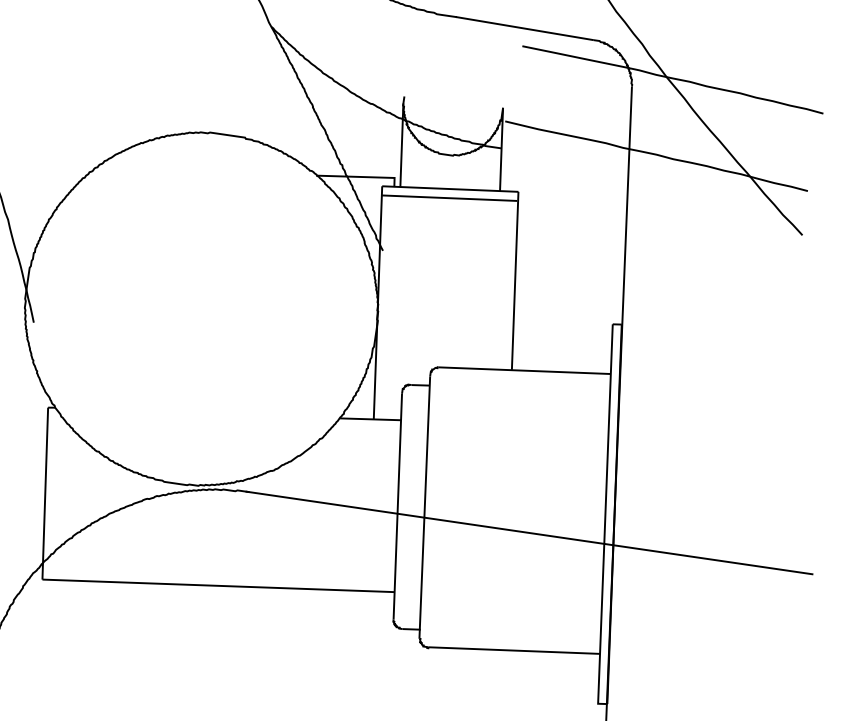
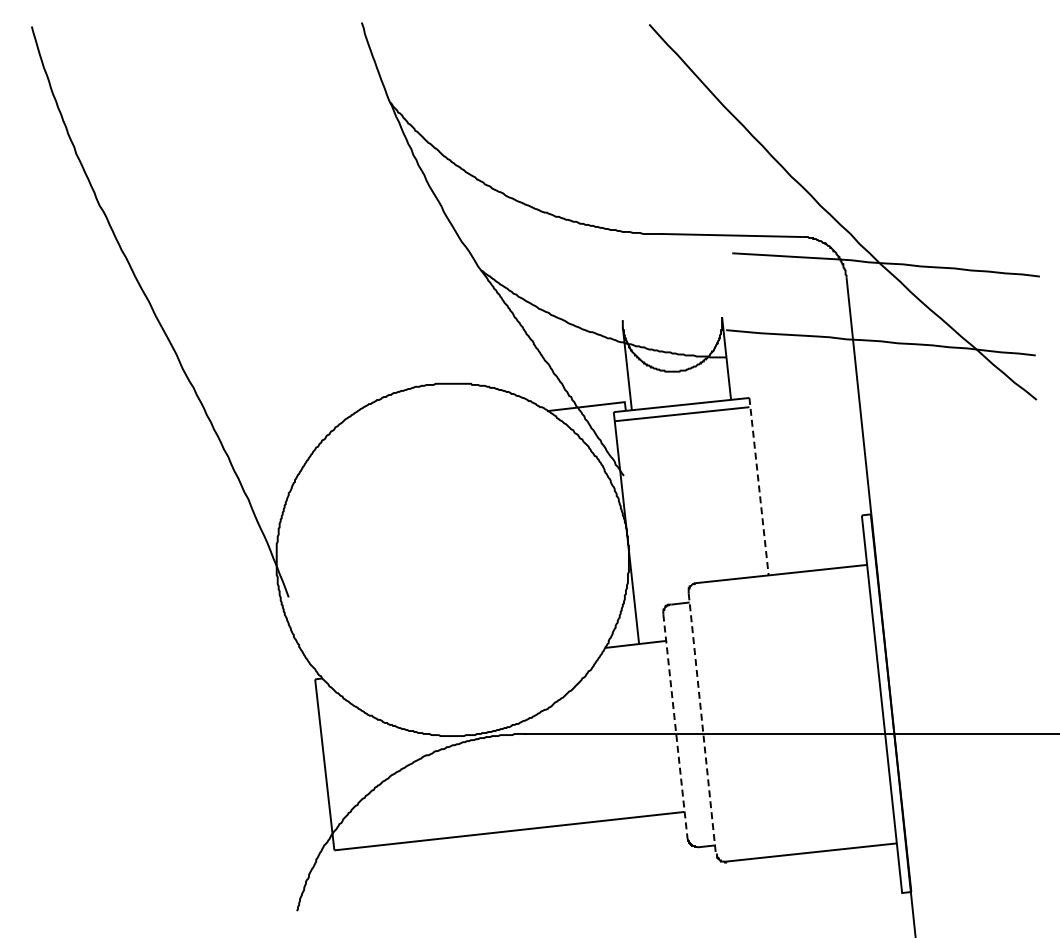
line: (515, 281) -> (759, 487), solid -> dashed
line: (397, 507) -> (675, 727), solid -> dashed
line: (424, 508) -> (702, 724), solid -> dashed

